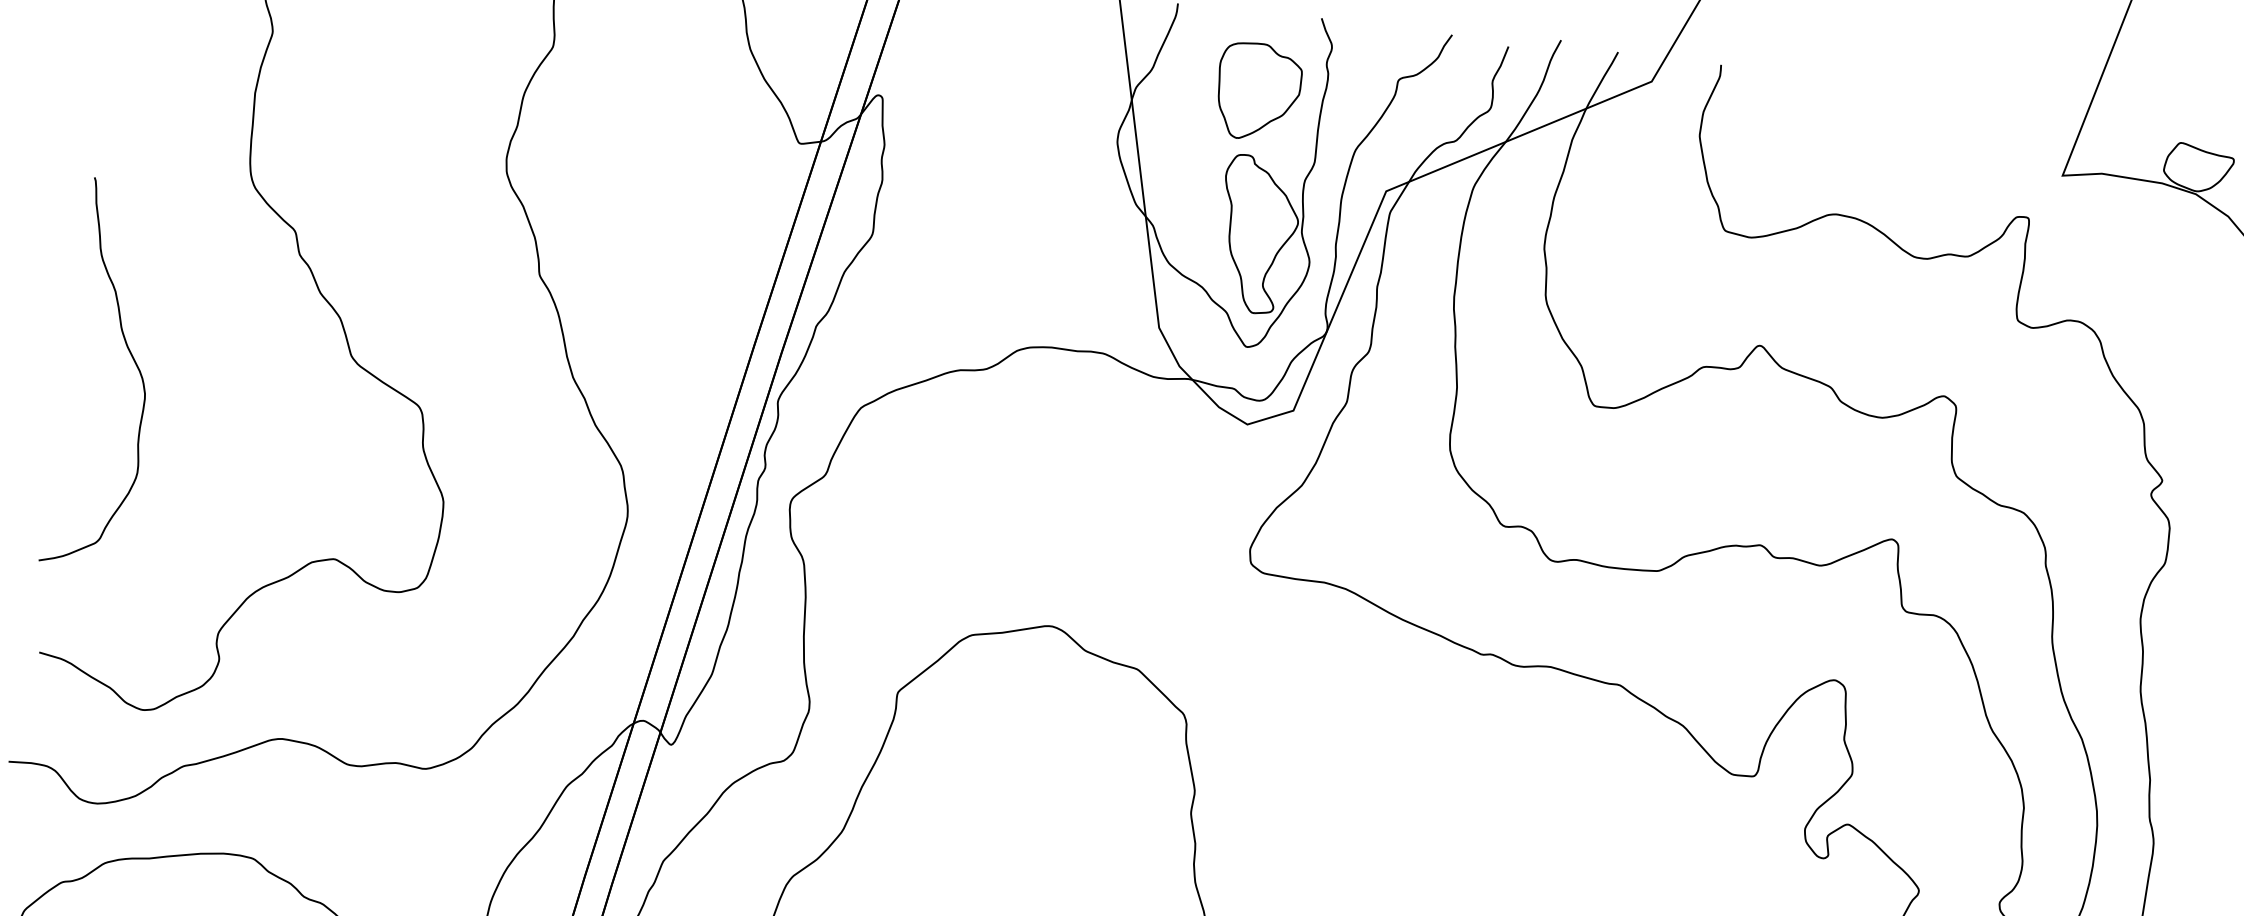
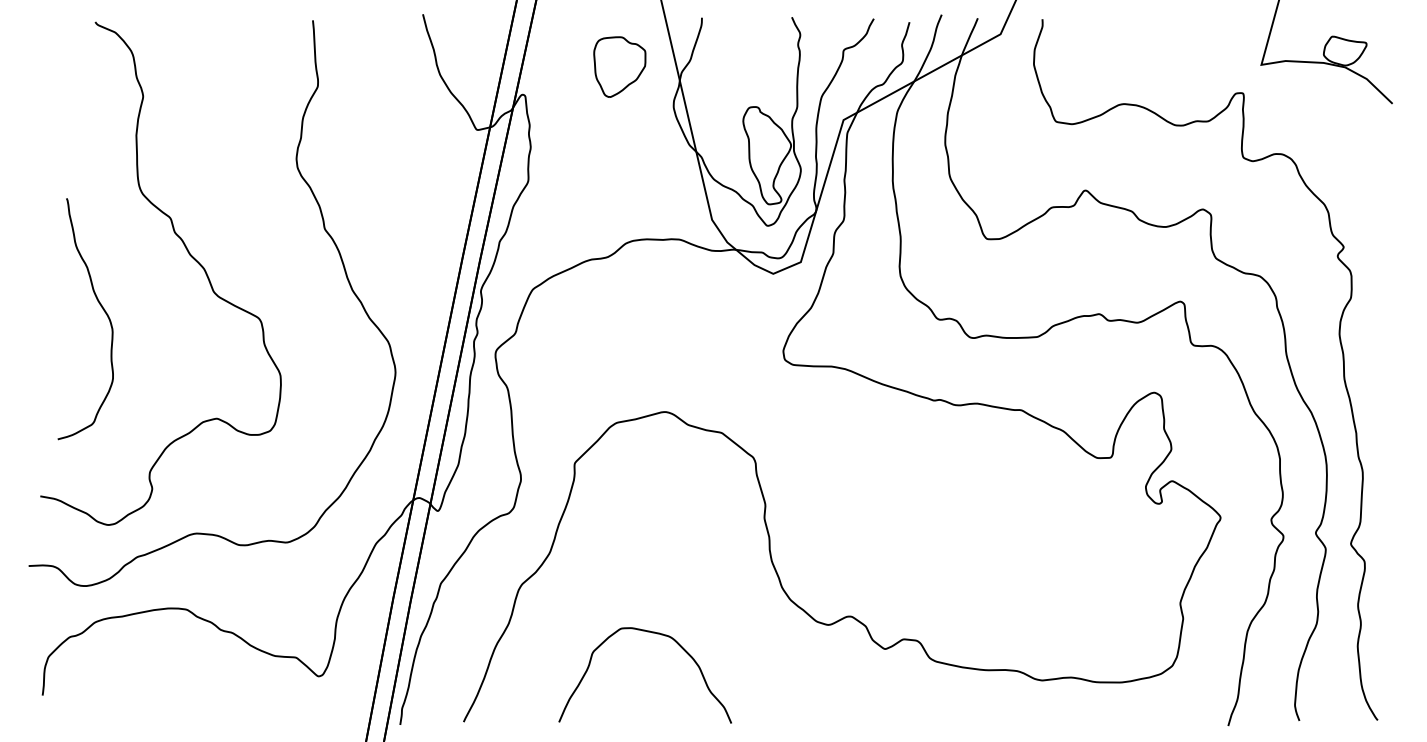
part: (1258, 90) -> (619, 66), moved
curve: (132, 360) -> (102, 309), moved

